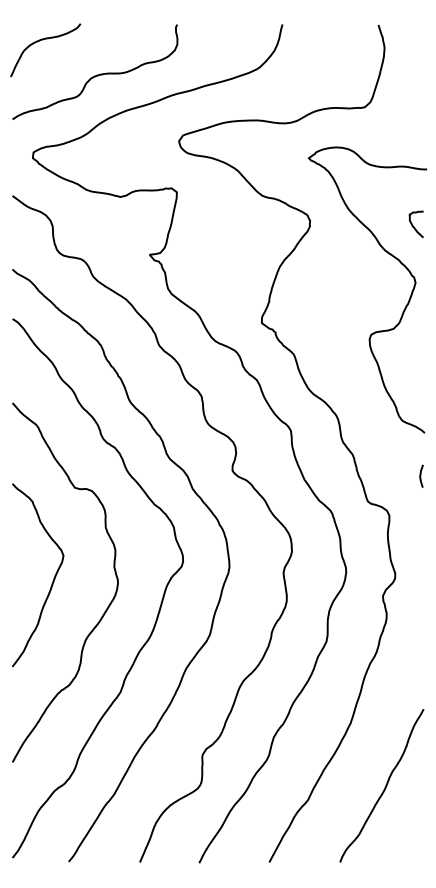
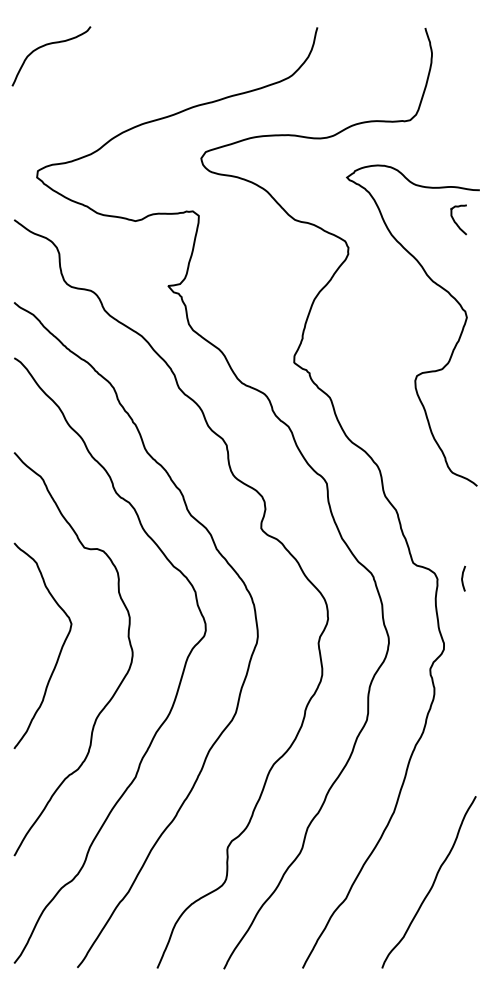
curve: (97, 74) -> (109, 83), removed
curve: (413, 225) -> (455, 221), moved
curve: (421, 475) -> (463, 577), moved

